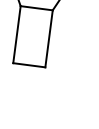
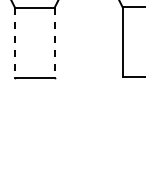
line: (17, 35) -> (15, 43), solid -> dashed
line: (48, 39) -> (54, 43), solid -> dashed

